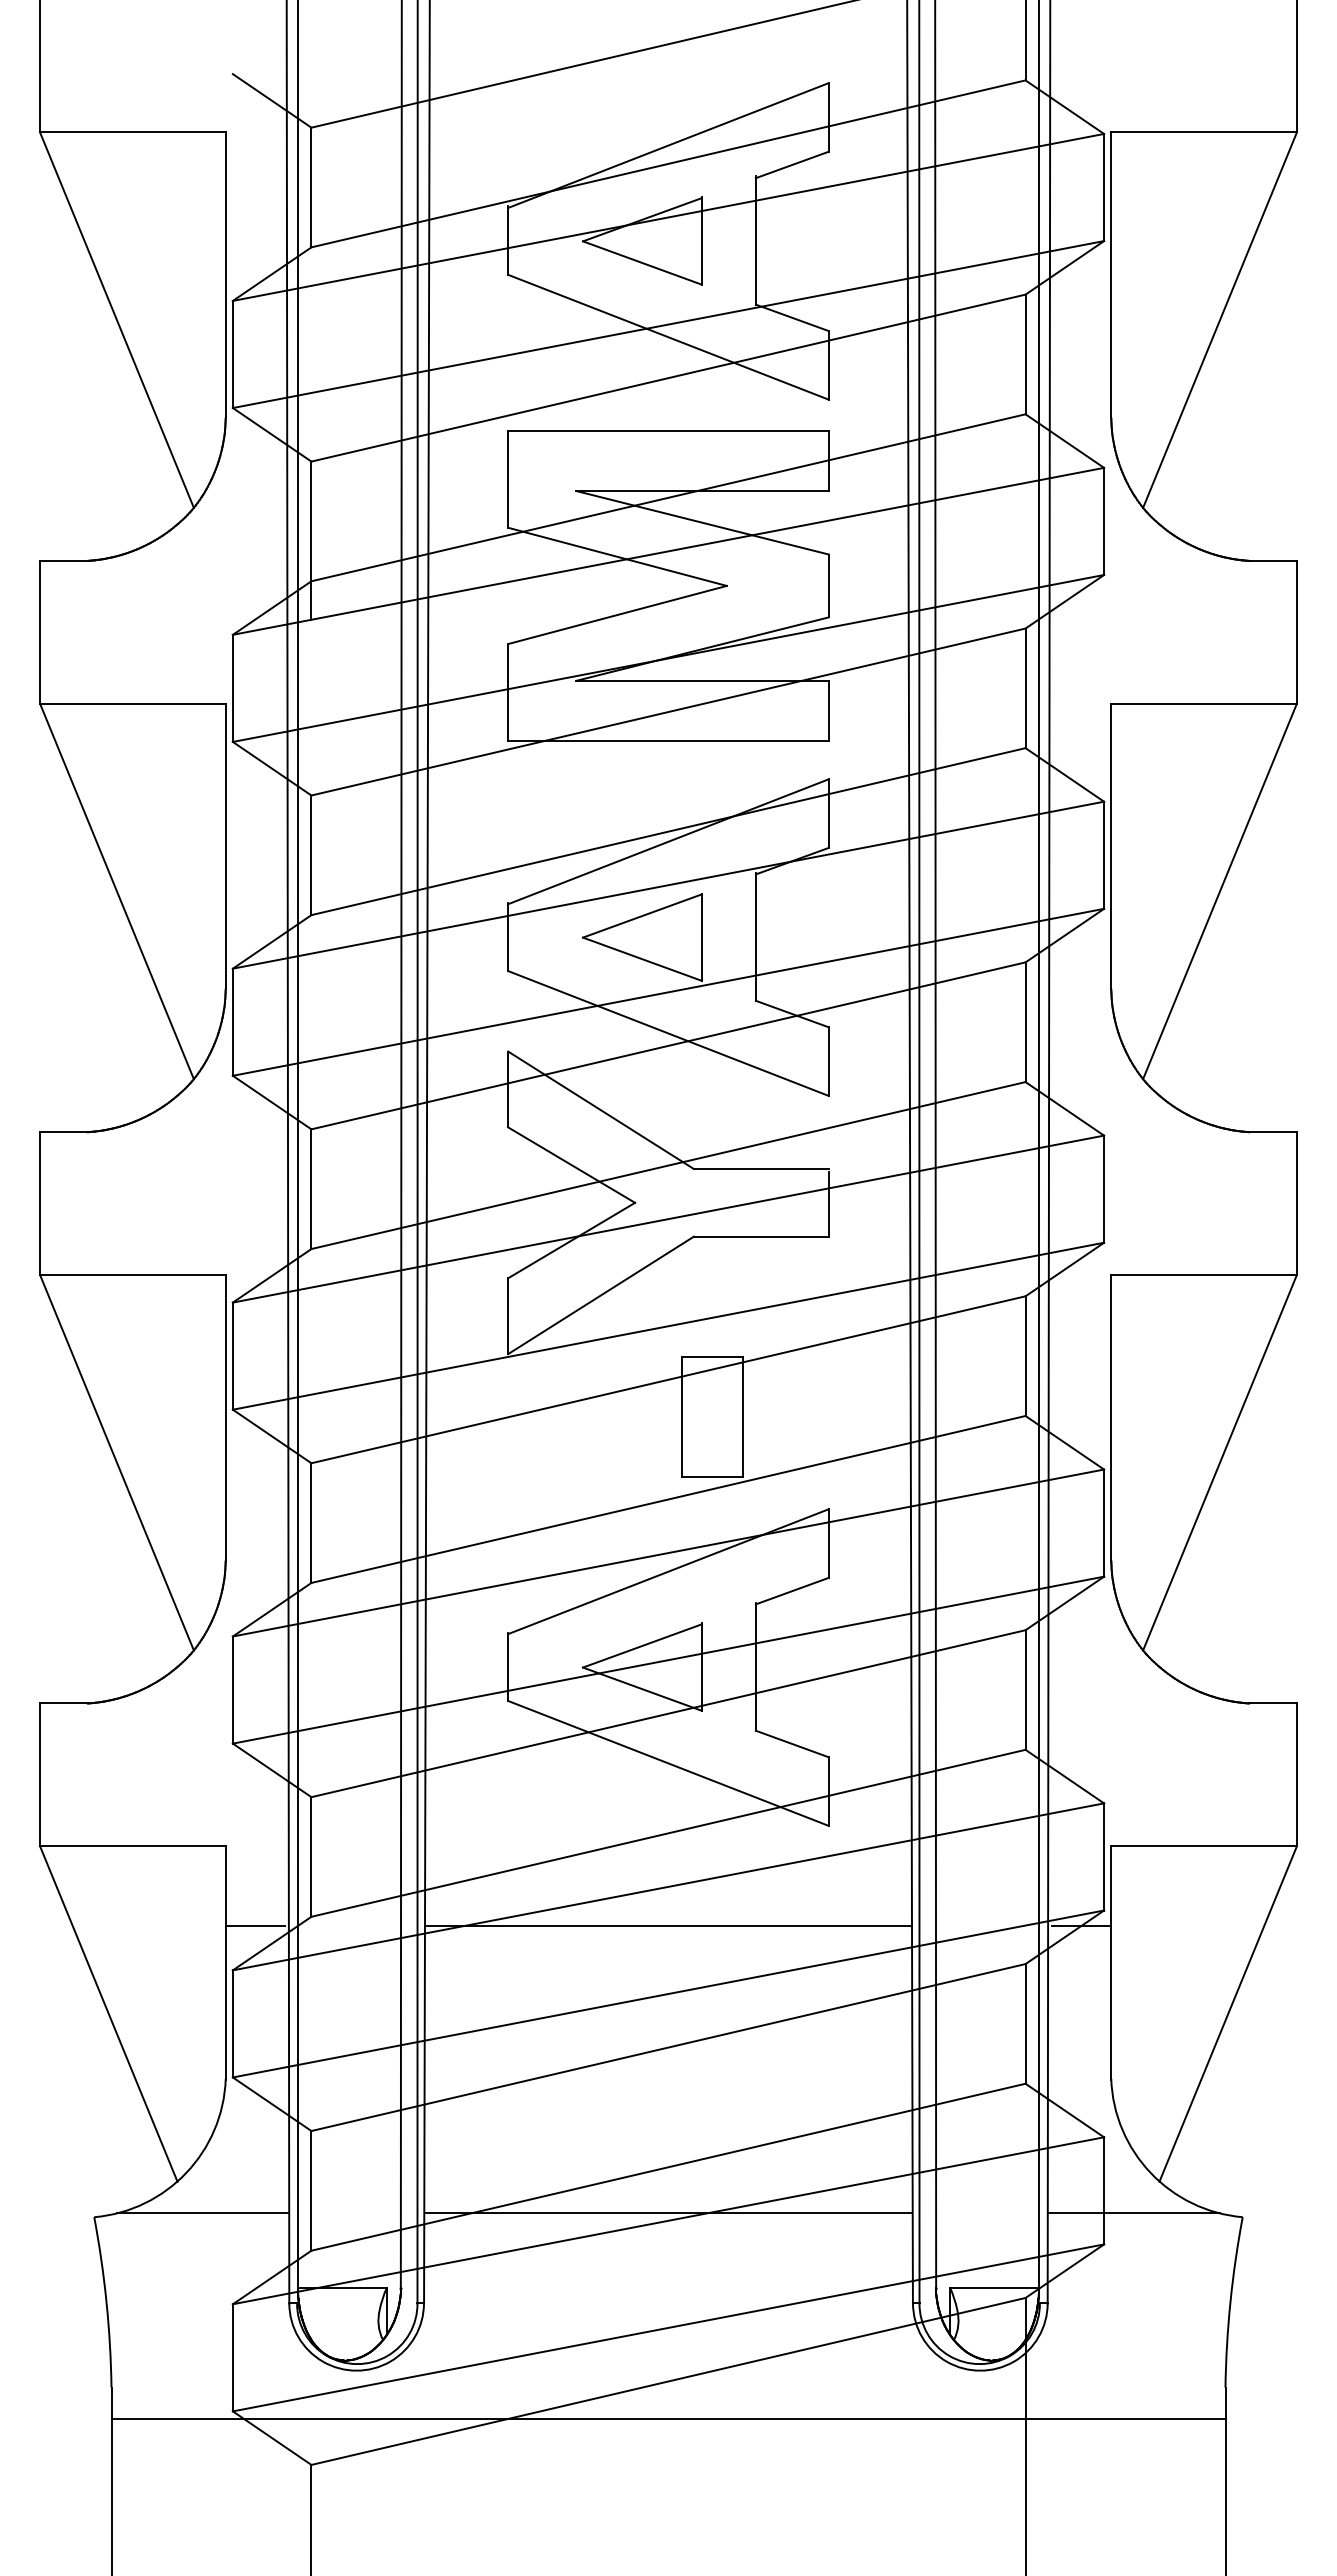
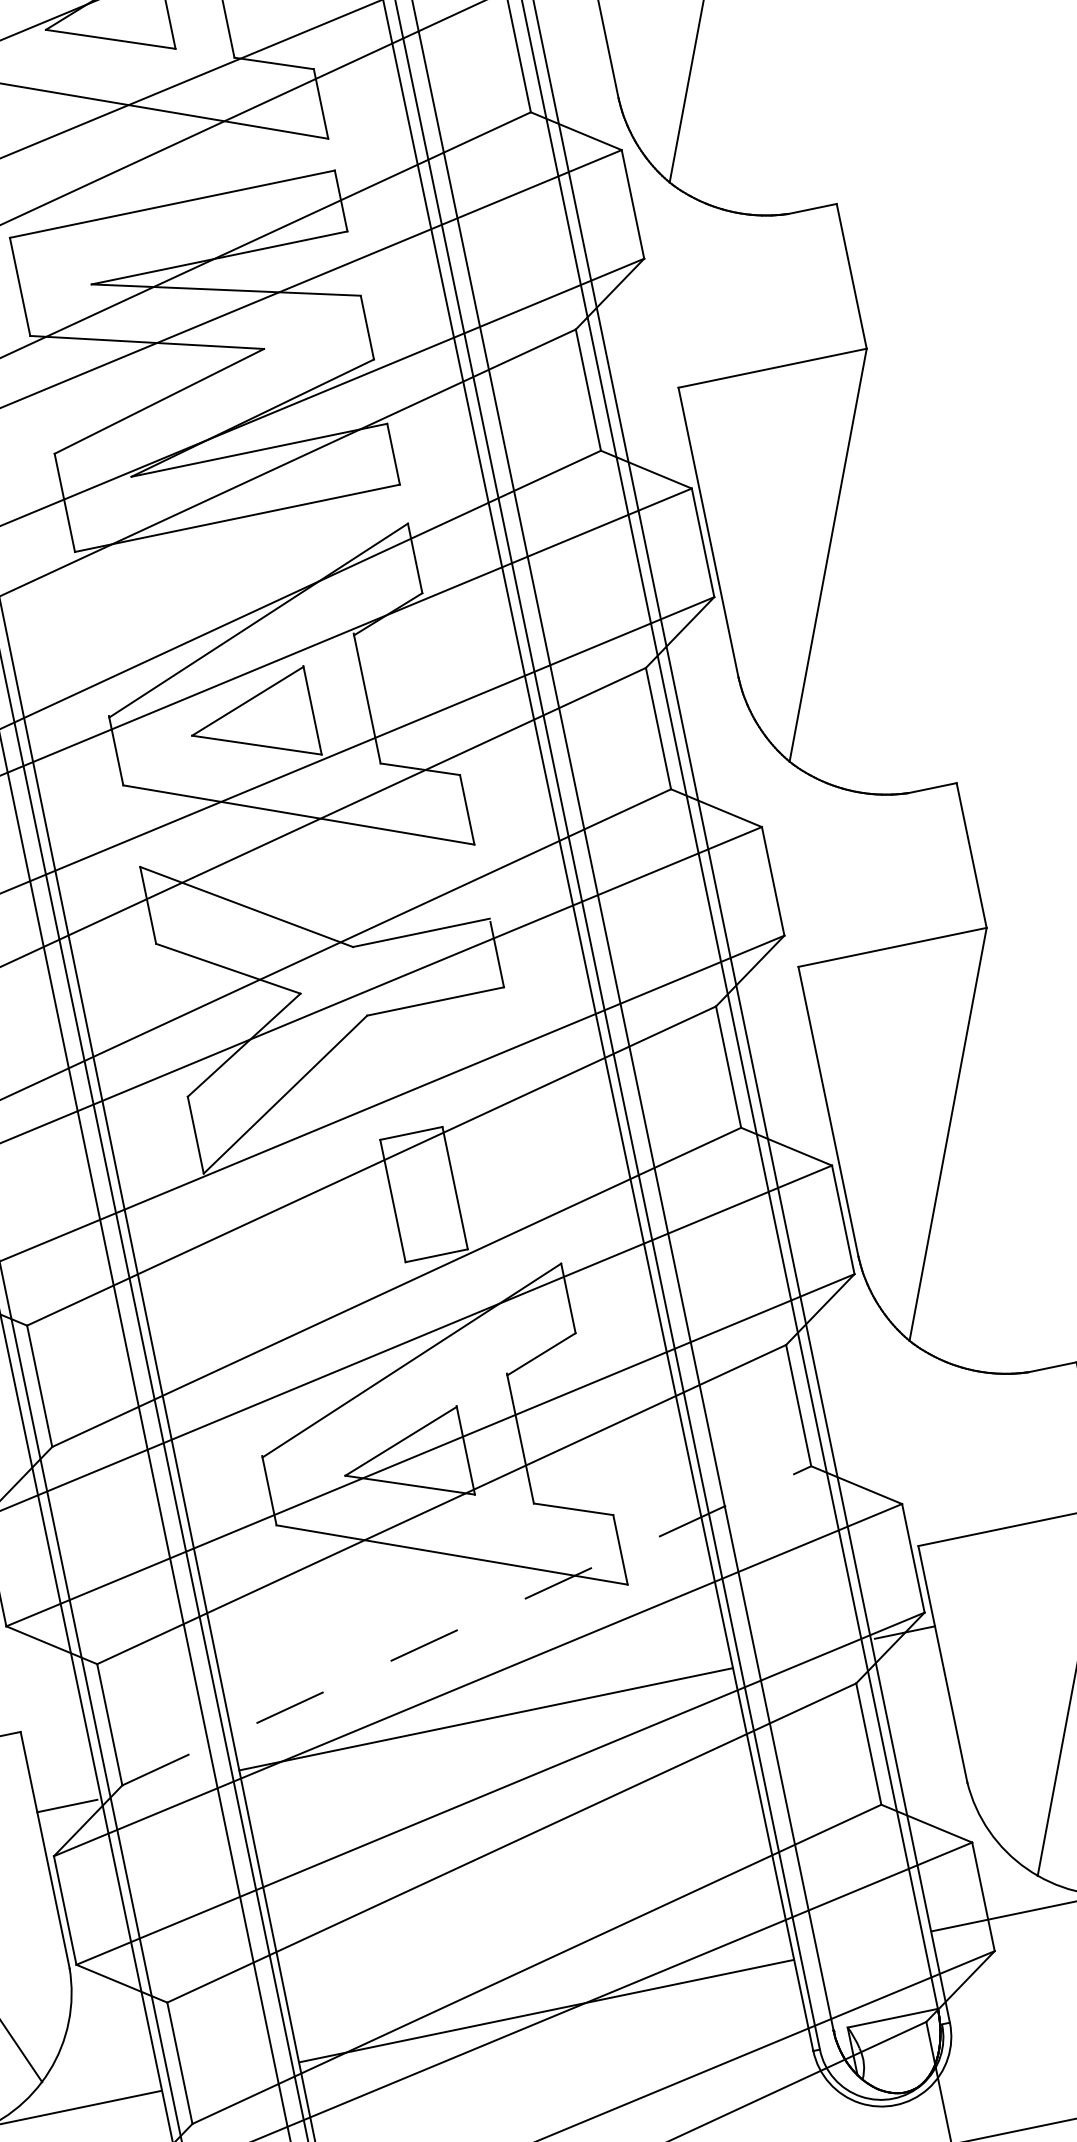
line: (668, 1833) -> (466, 1626), solid -> dashed

